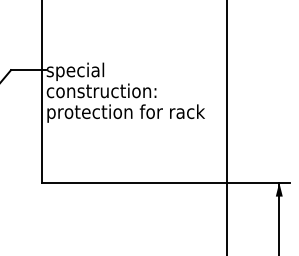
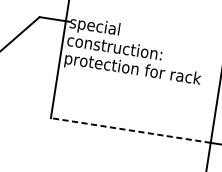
line: (134, 182) -> (131, 130), solid -> dashed

